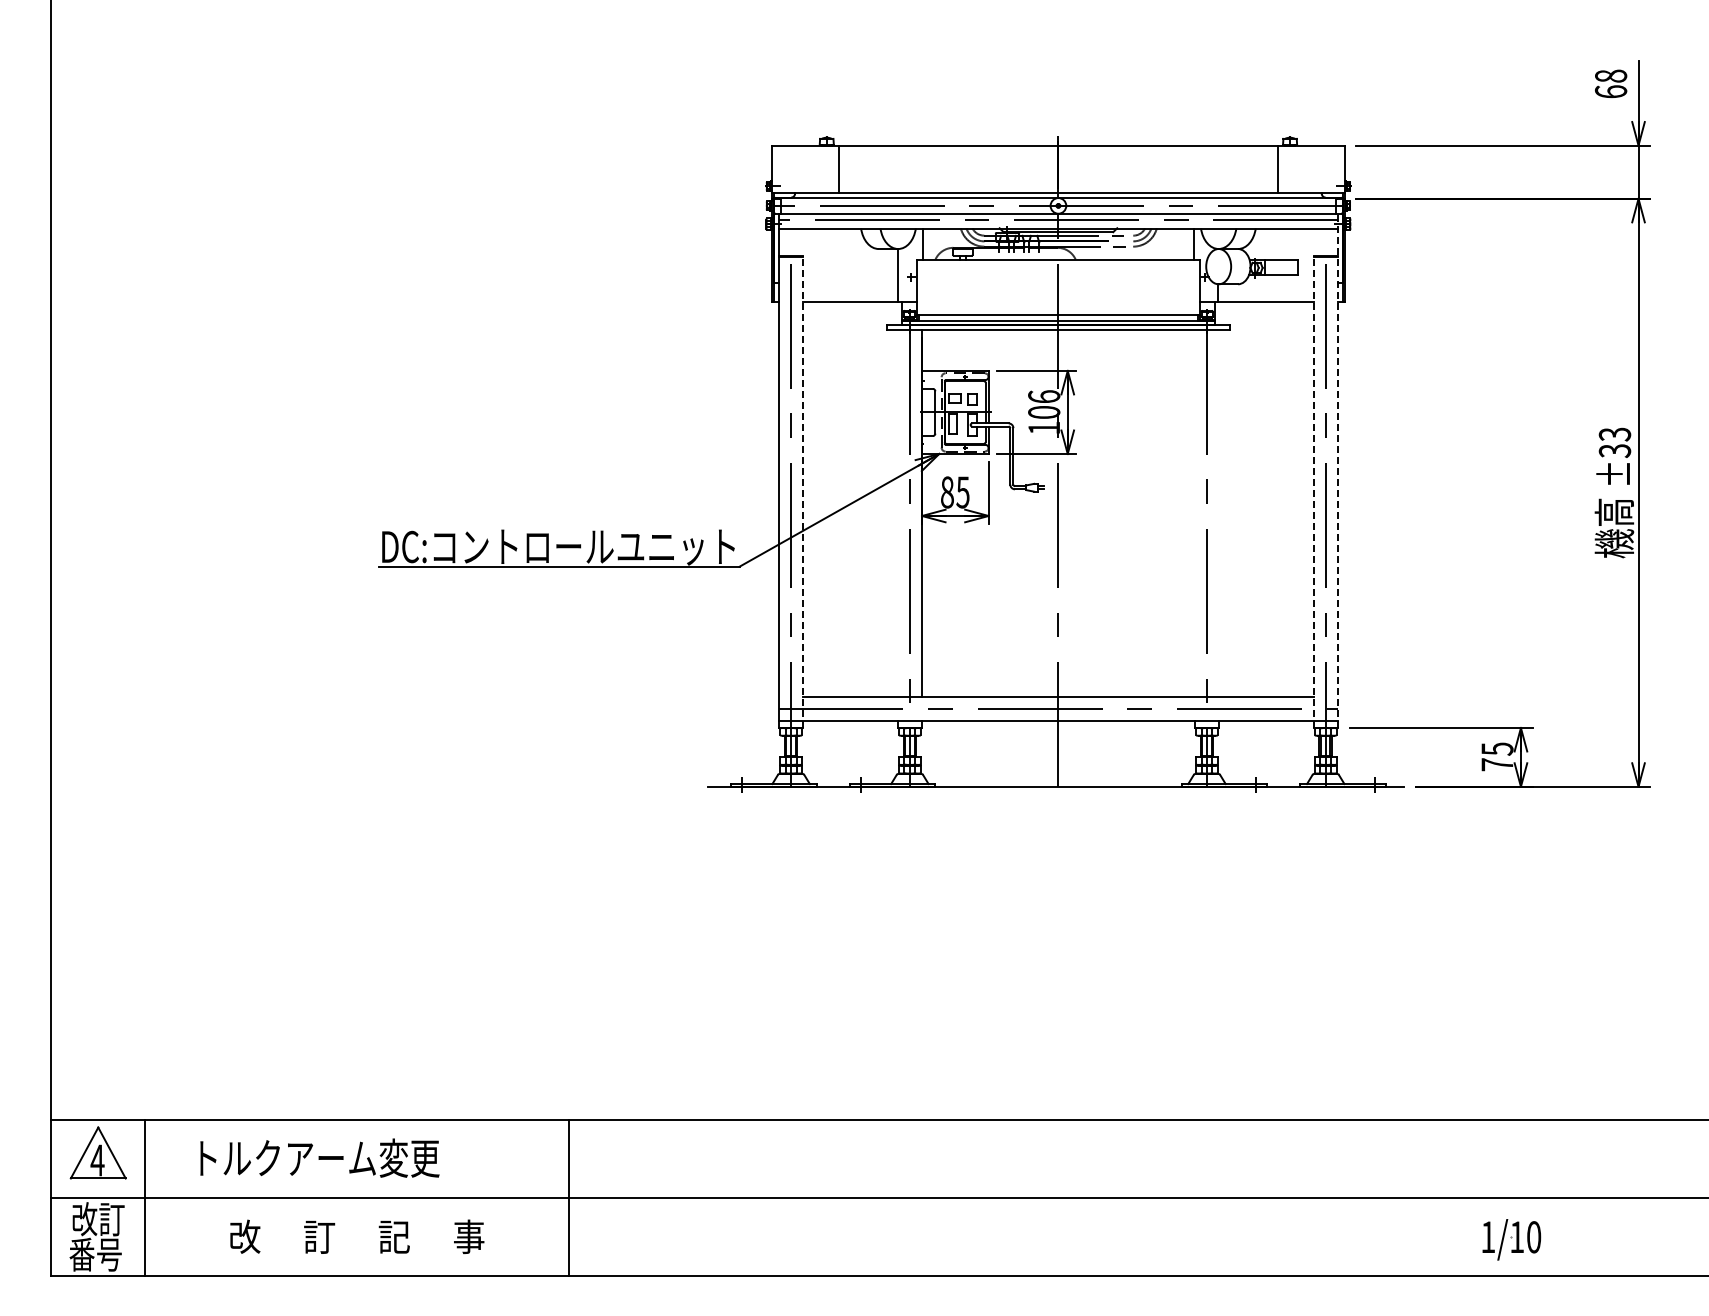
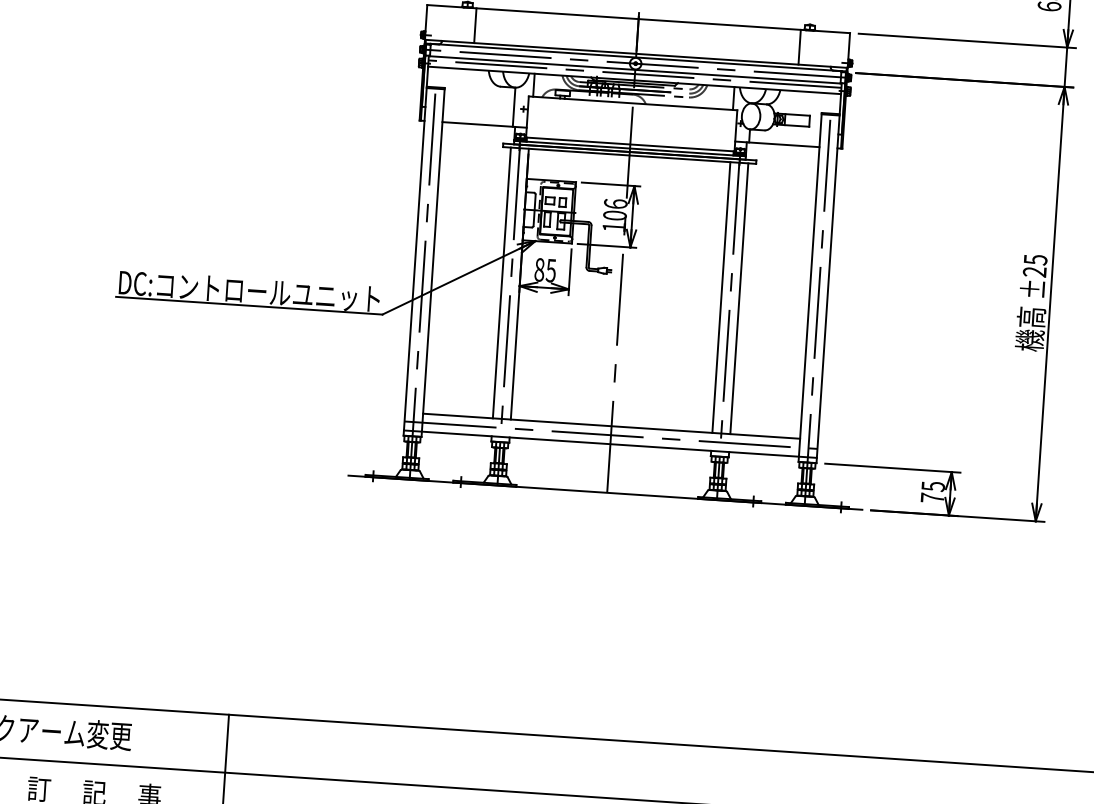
text: (1614, 442) -> (1034, 265), ±33 -> ±25
line: (1337, 470) -> (828, 272), dashed -> solid
line: (803, 491) -> (433, 262), dashed -> solid
line: (1313, 491) -> (810, 287), dashed -> solid
line: (897, 513) -> (501, 283), added
line: (1194, 513) -> (721, 297), added
line: (1219, 513) -> (739, 298), added

